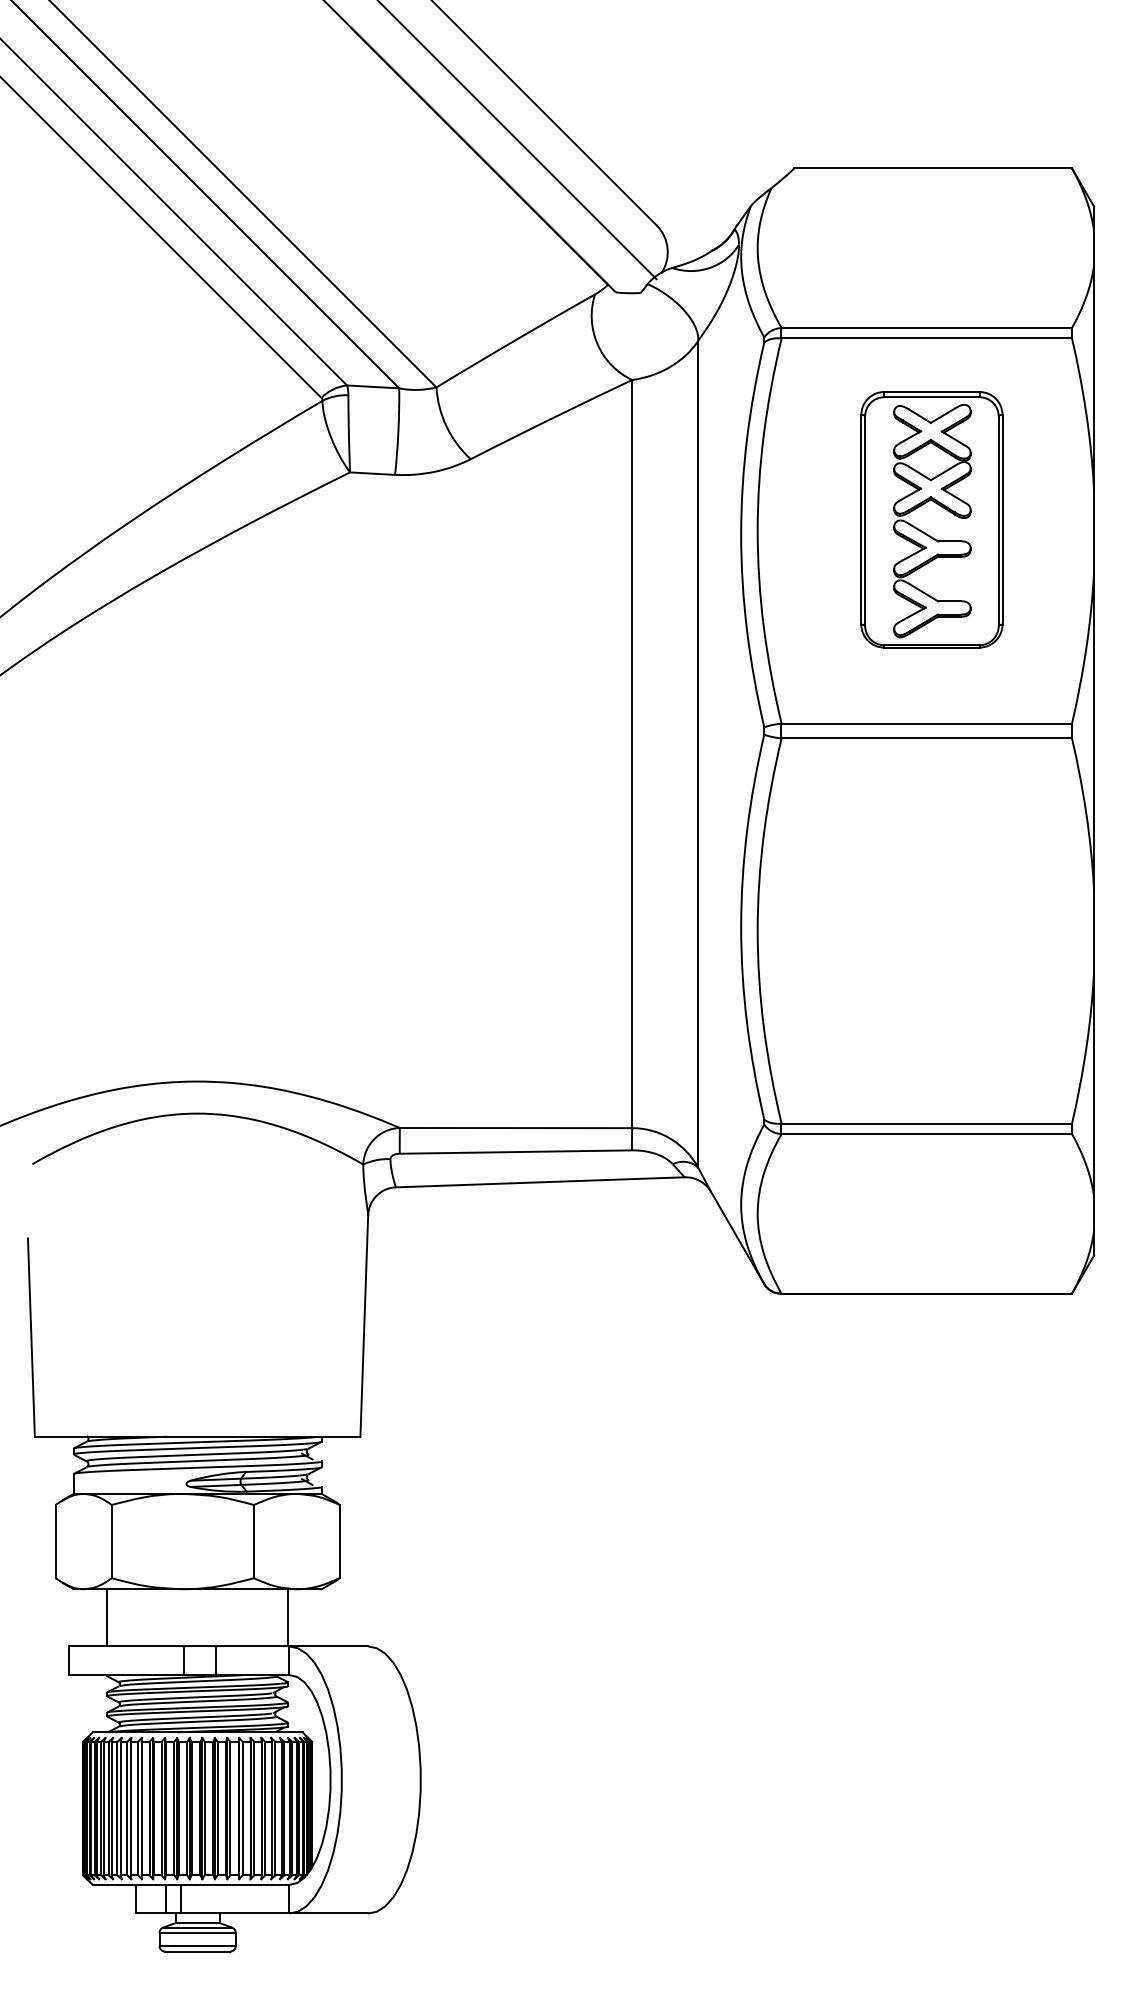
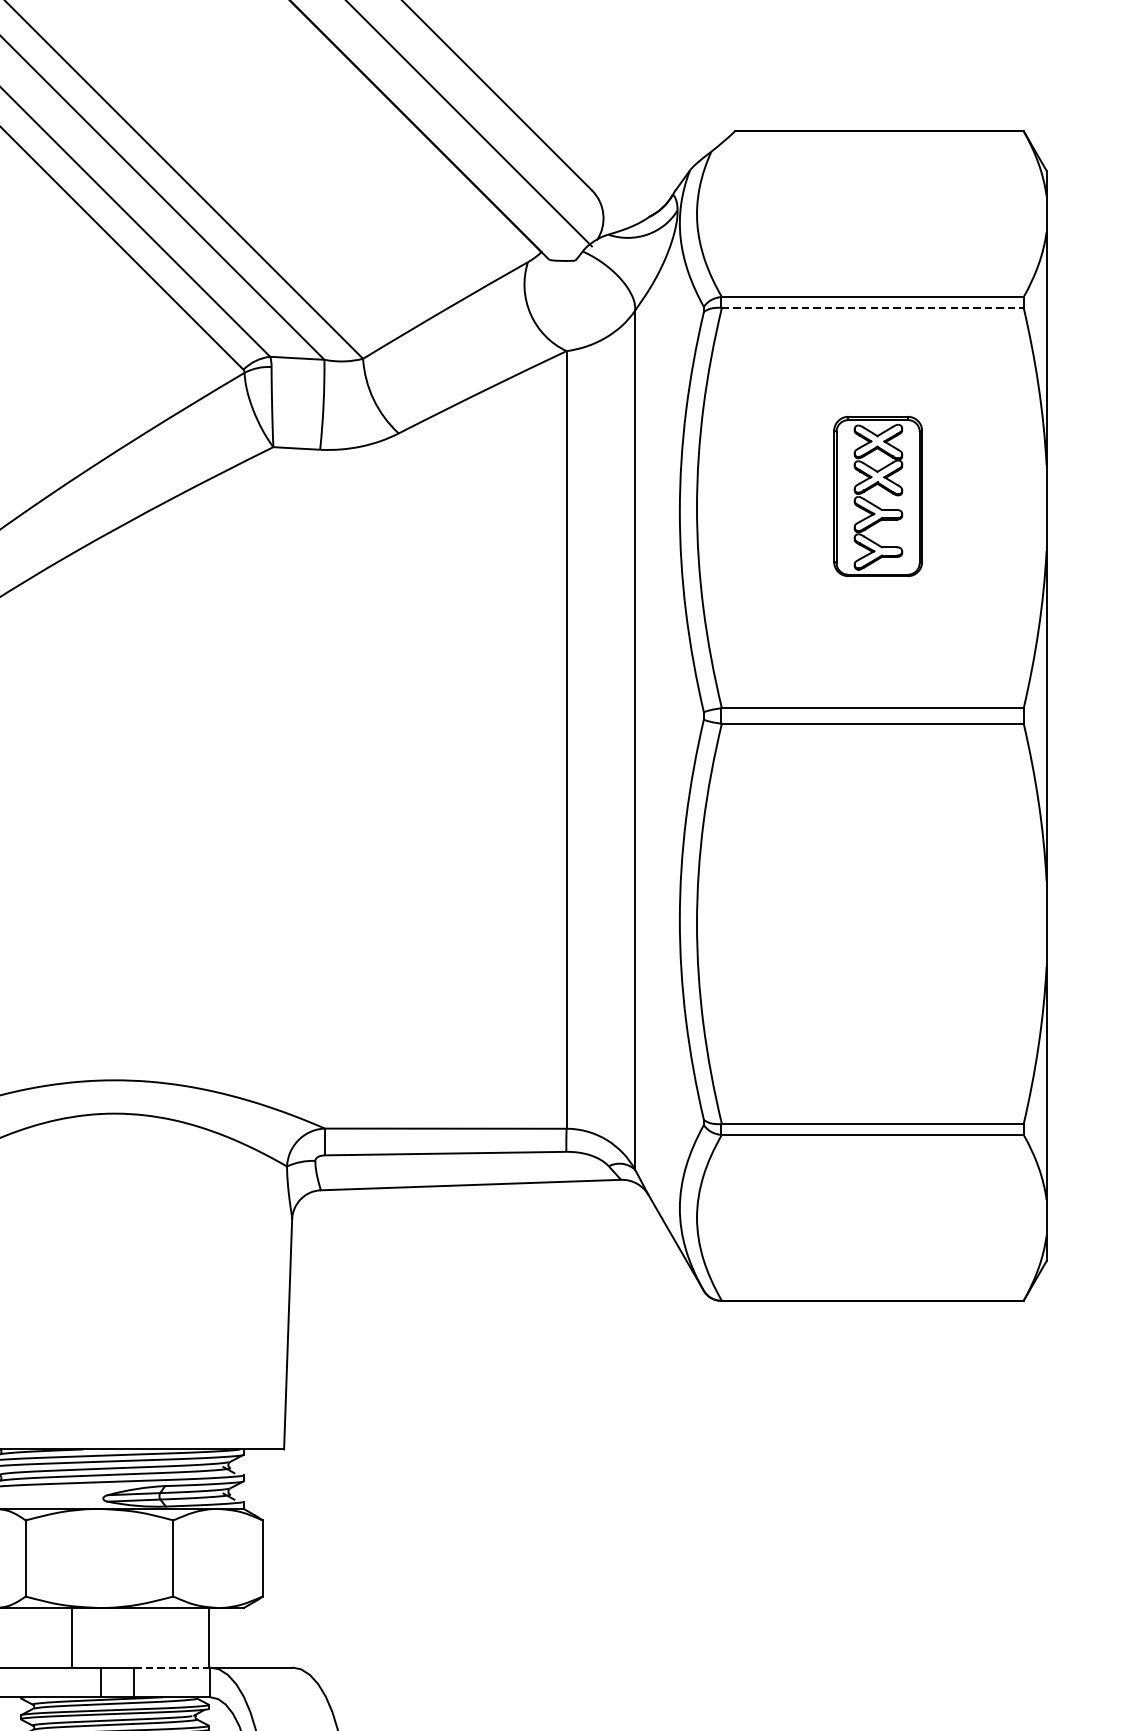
line: (927, 338) -> (873, 307), solid -> dashed
part: (931, 519) -> (877, 496), size x0.6
line: (107, 1617) -> (72, 1637), moved
line: (252, 1646) -> (171, 1667), solid -> dashed

